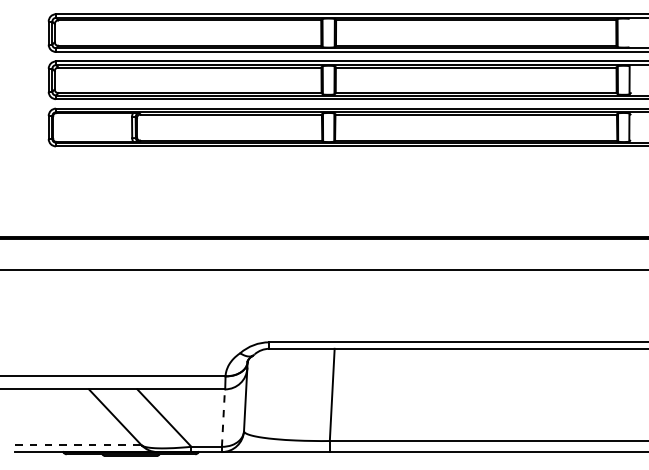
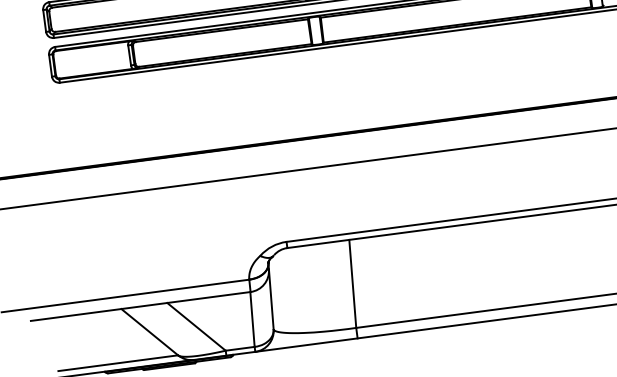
line: (223, 418) -> (252, 319), dashed -> solid
line: (78, 445) -> (118, 363), dashed -> solid

